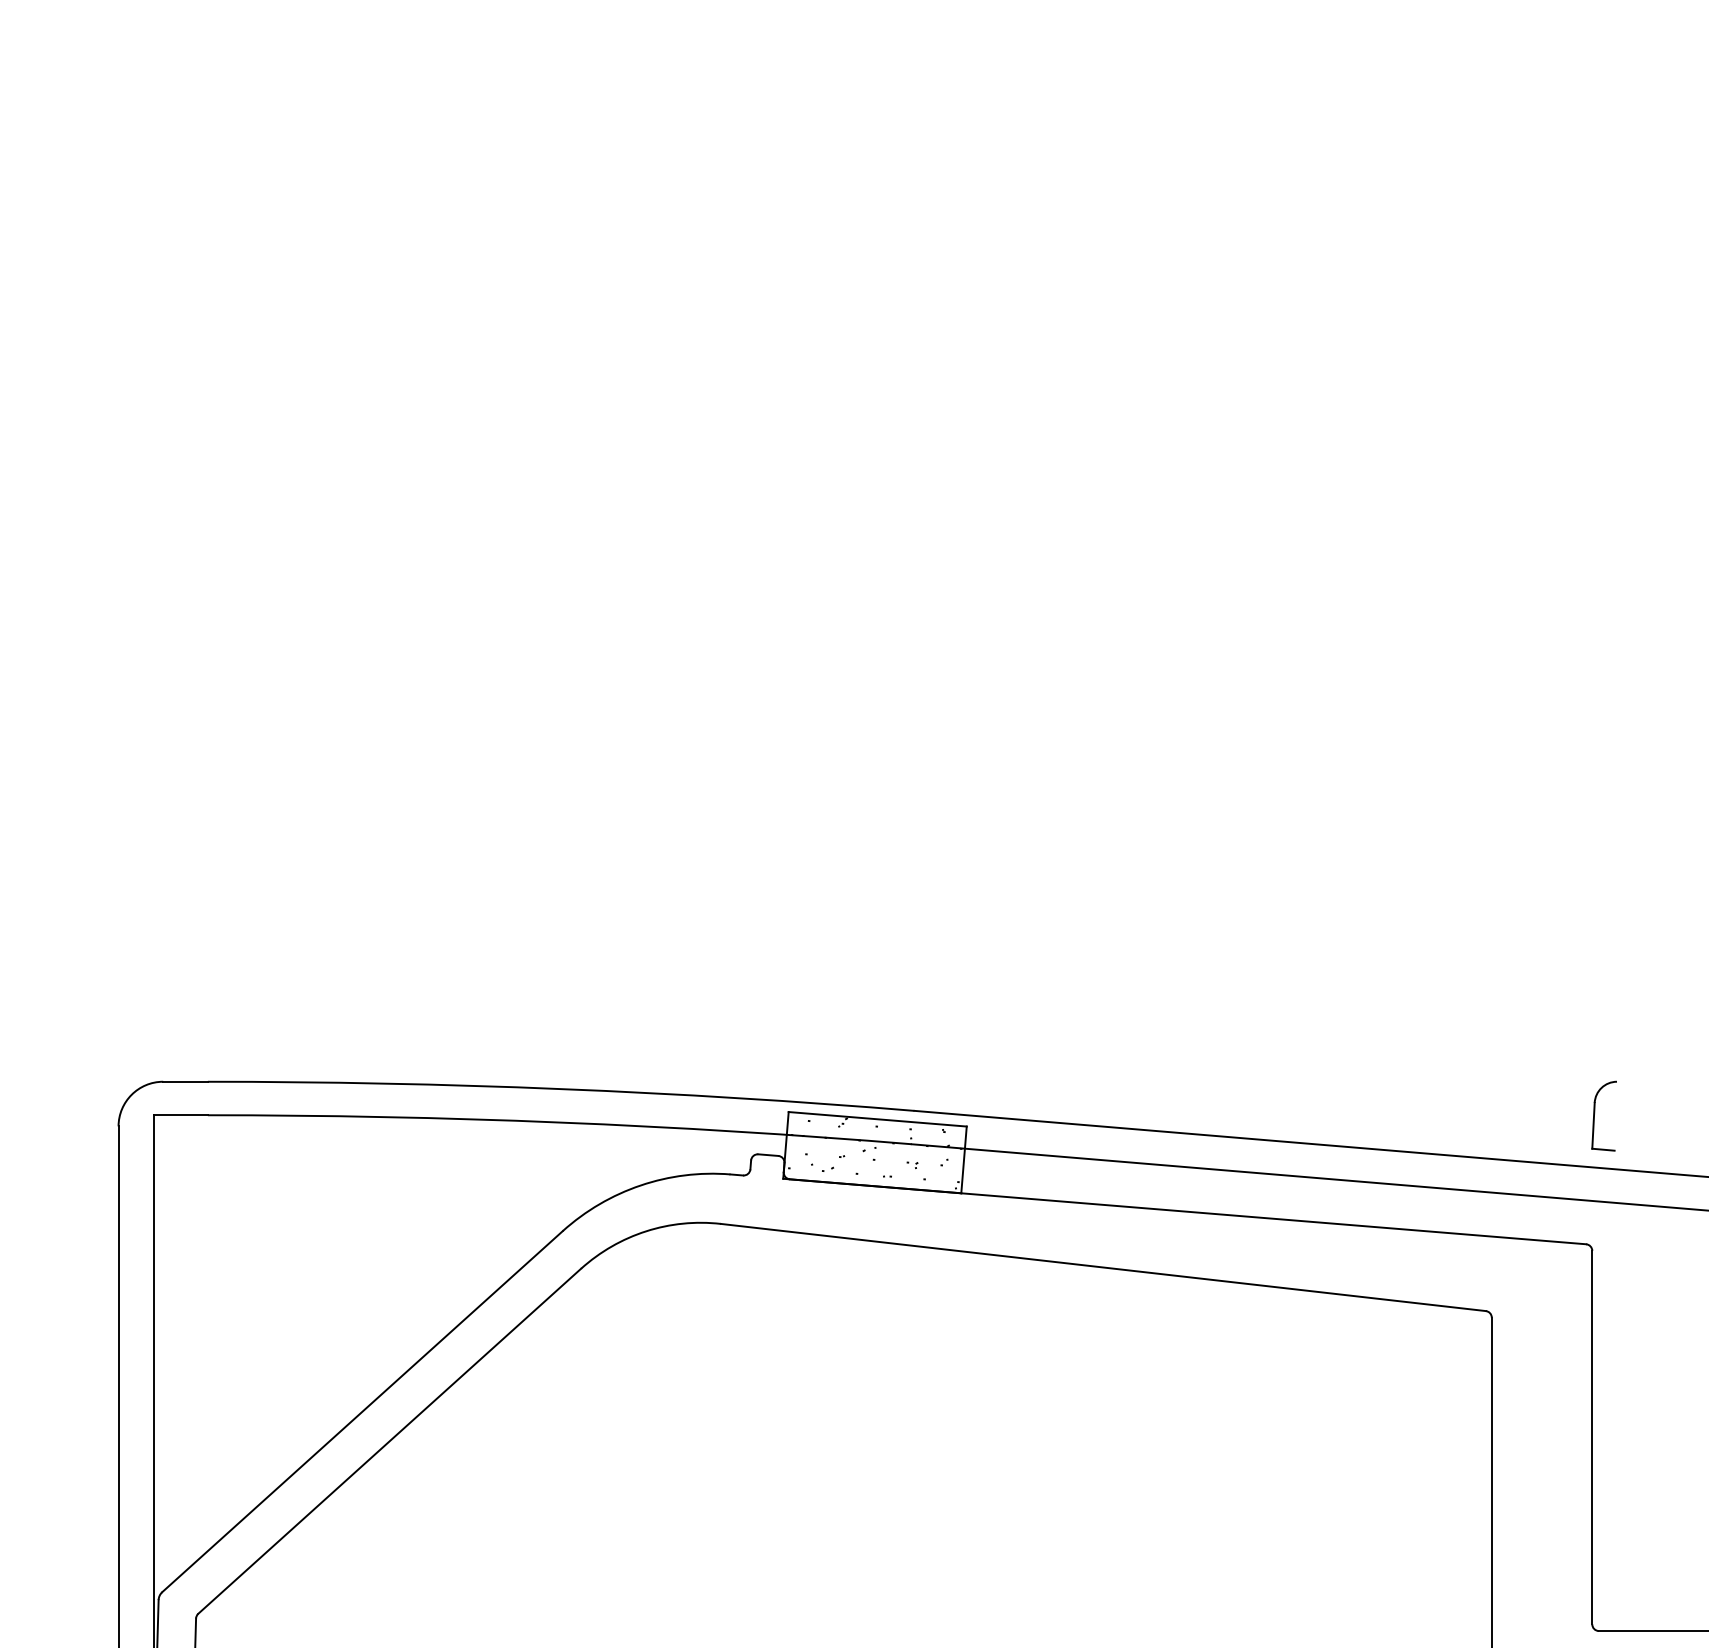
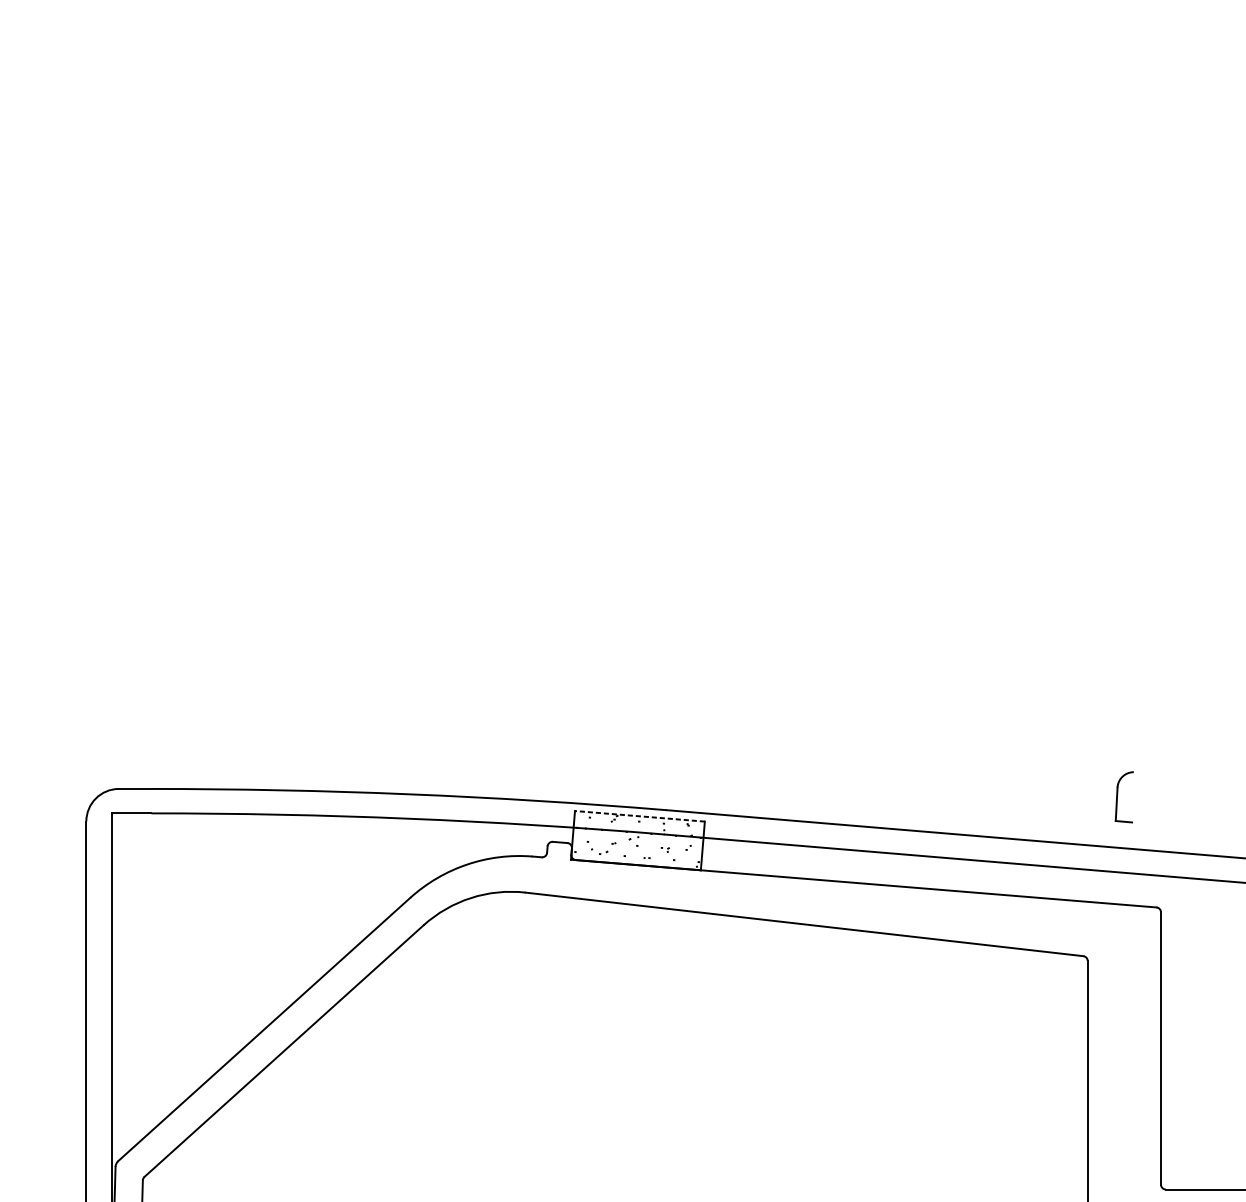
part: (1595, 1113) -> (1118, 795), moved
line: (877, 1119) -> (639, 816), solid -> dashed

